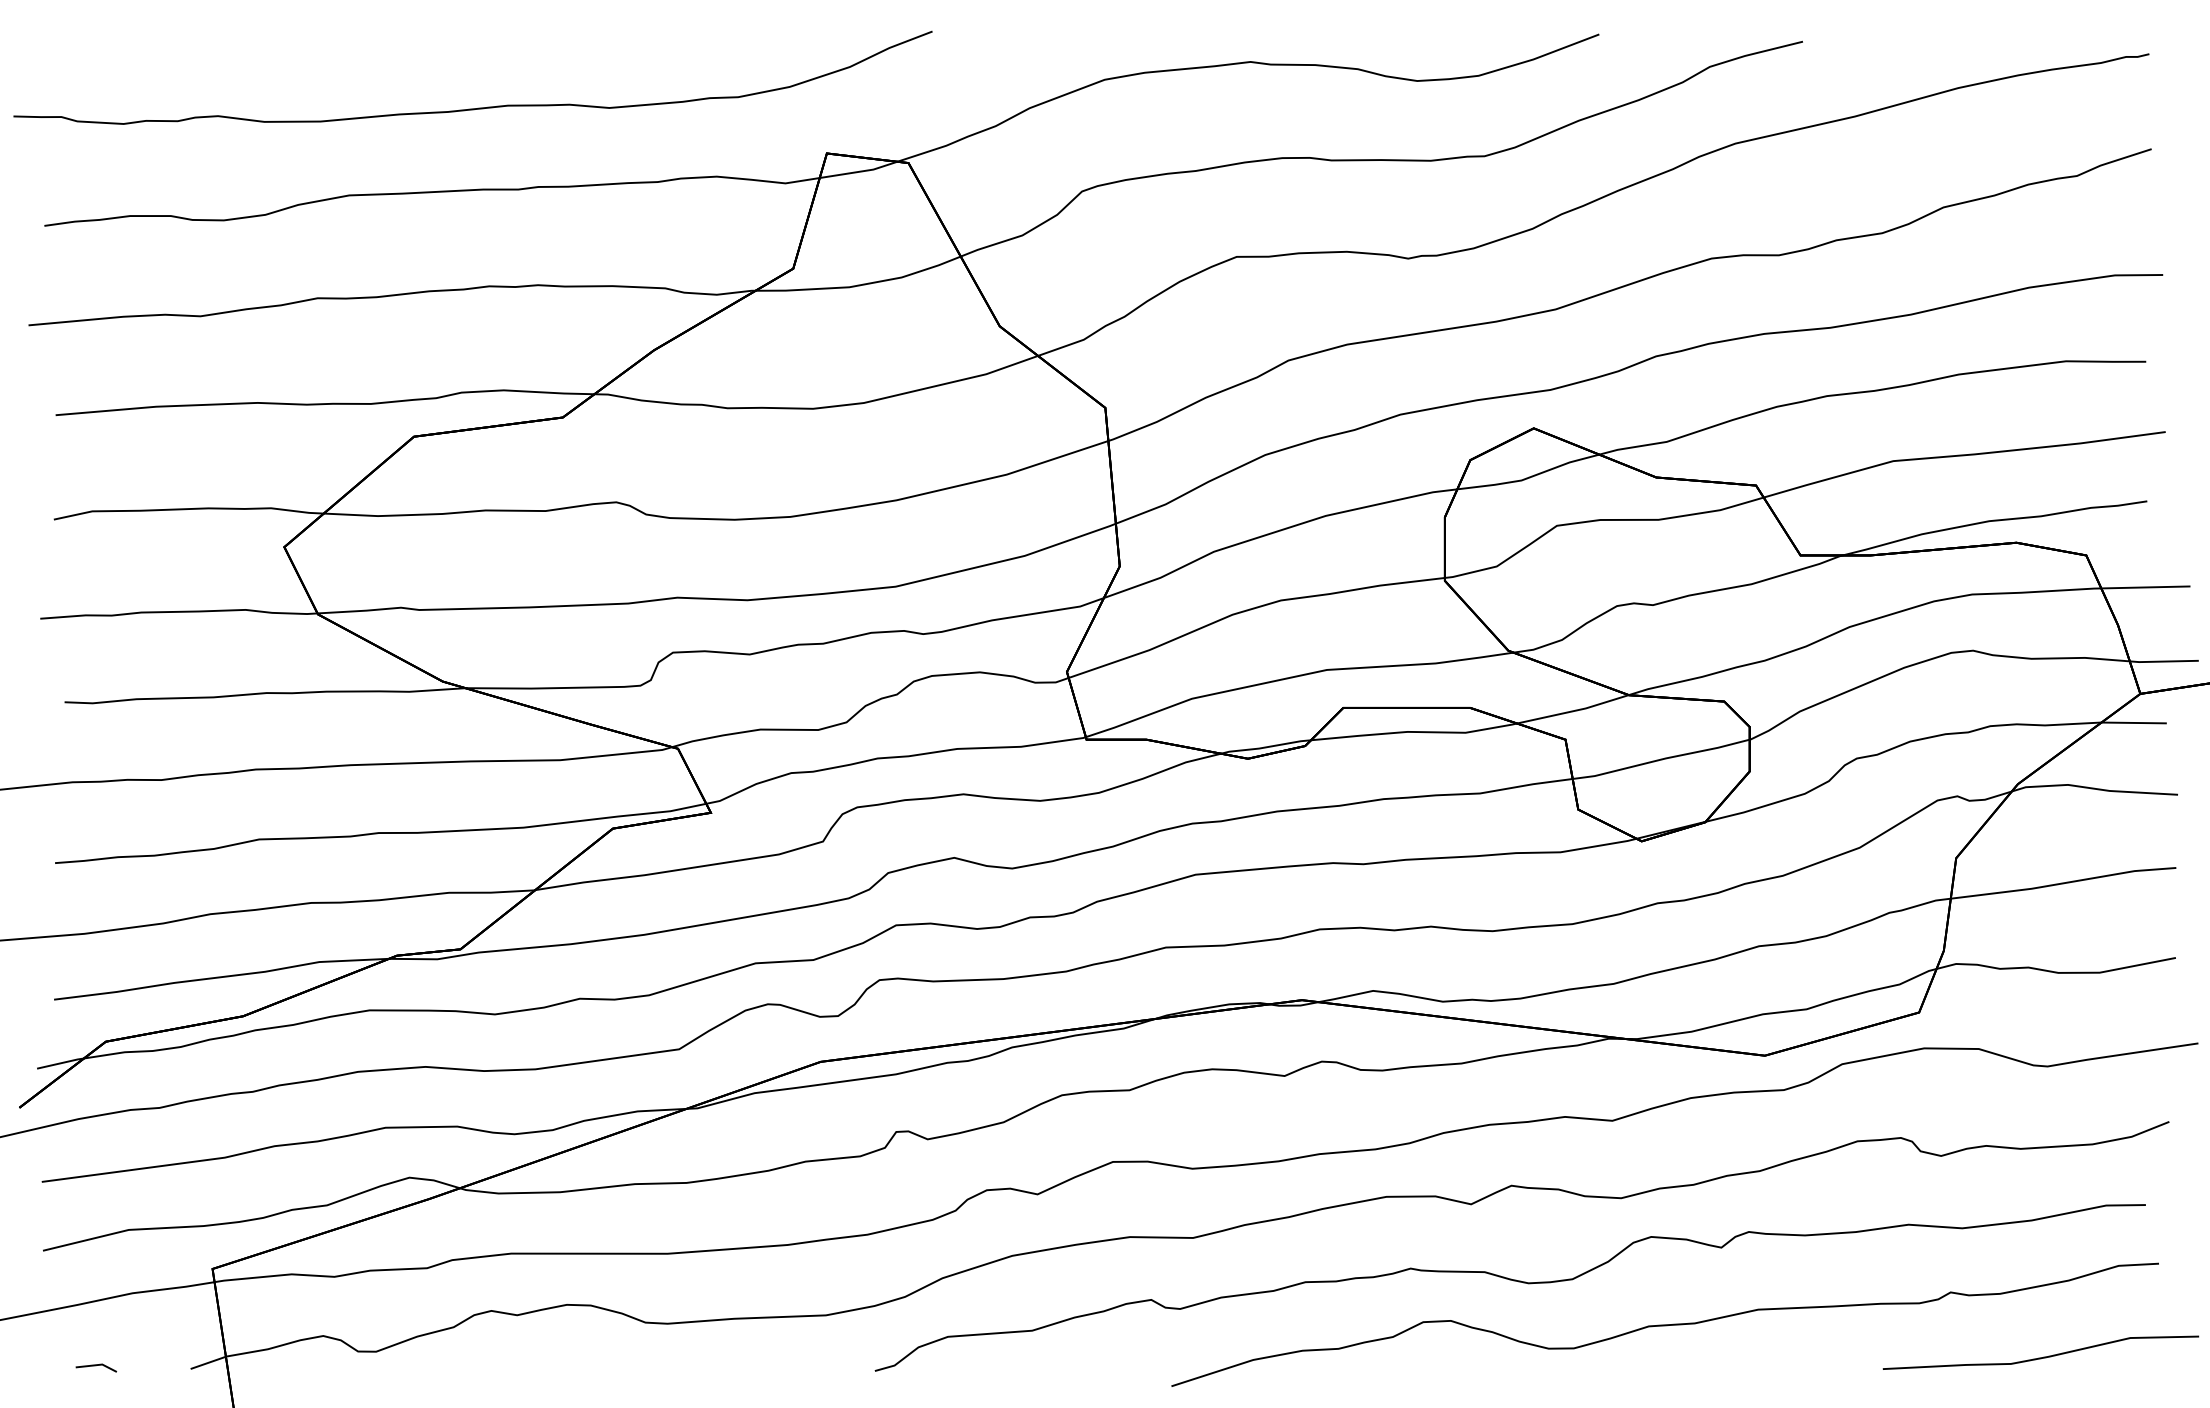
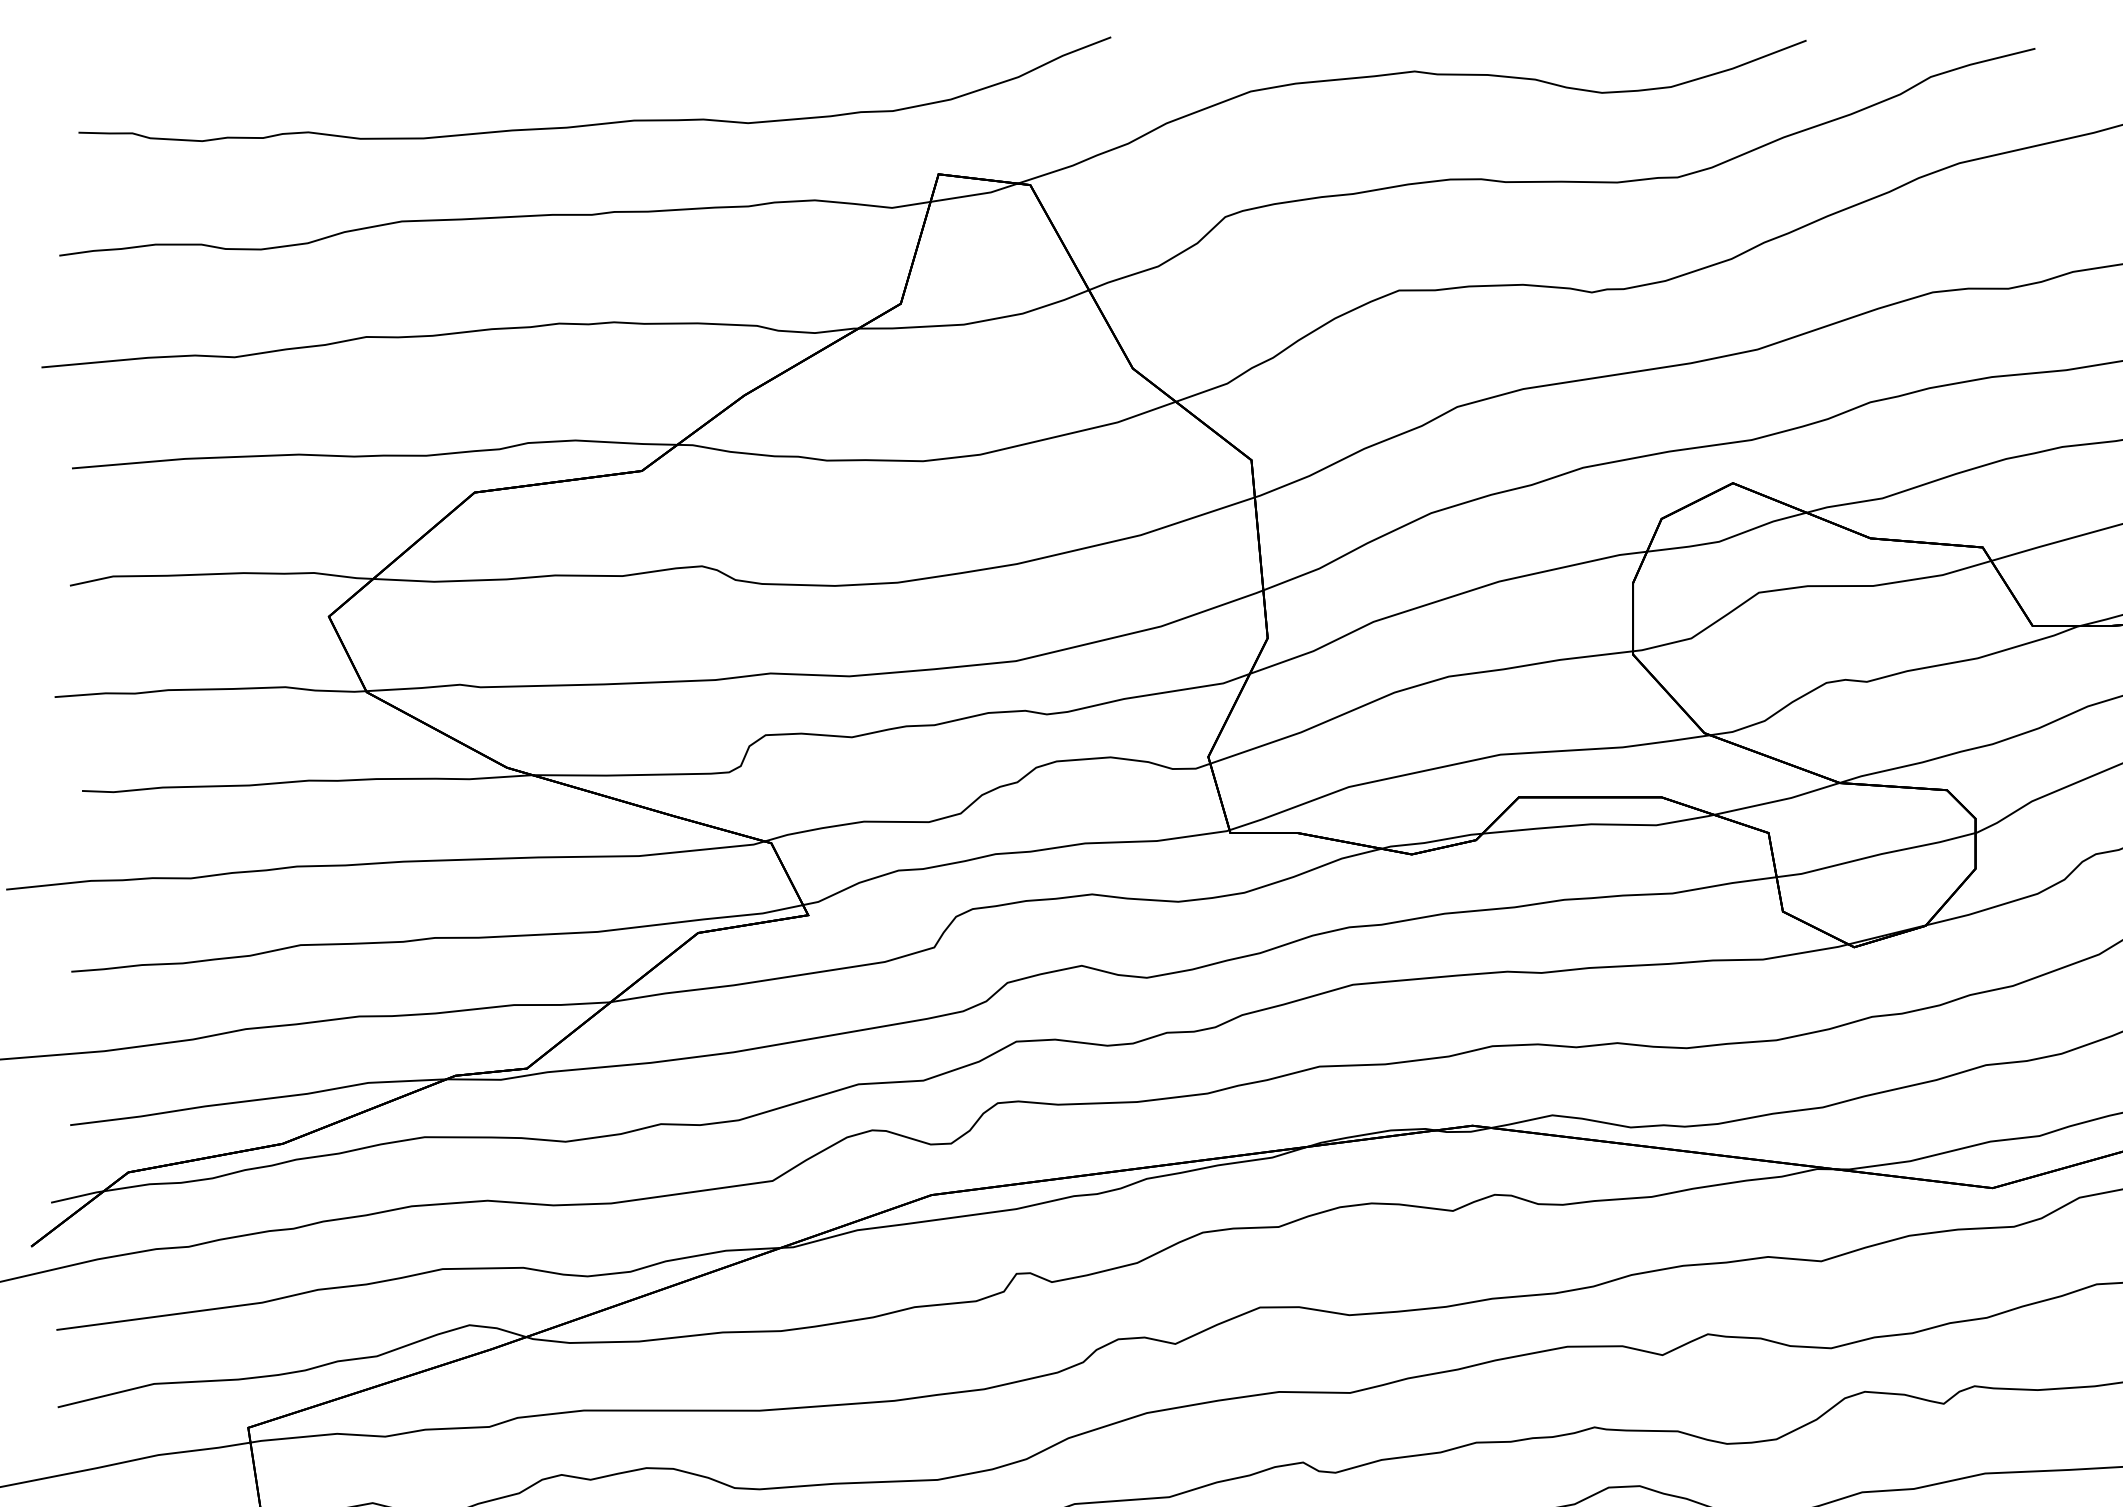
curve: (478, 107) -> (601, 122), moved

